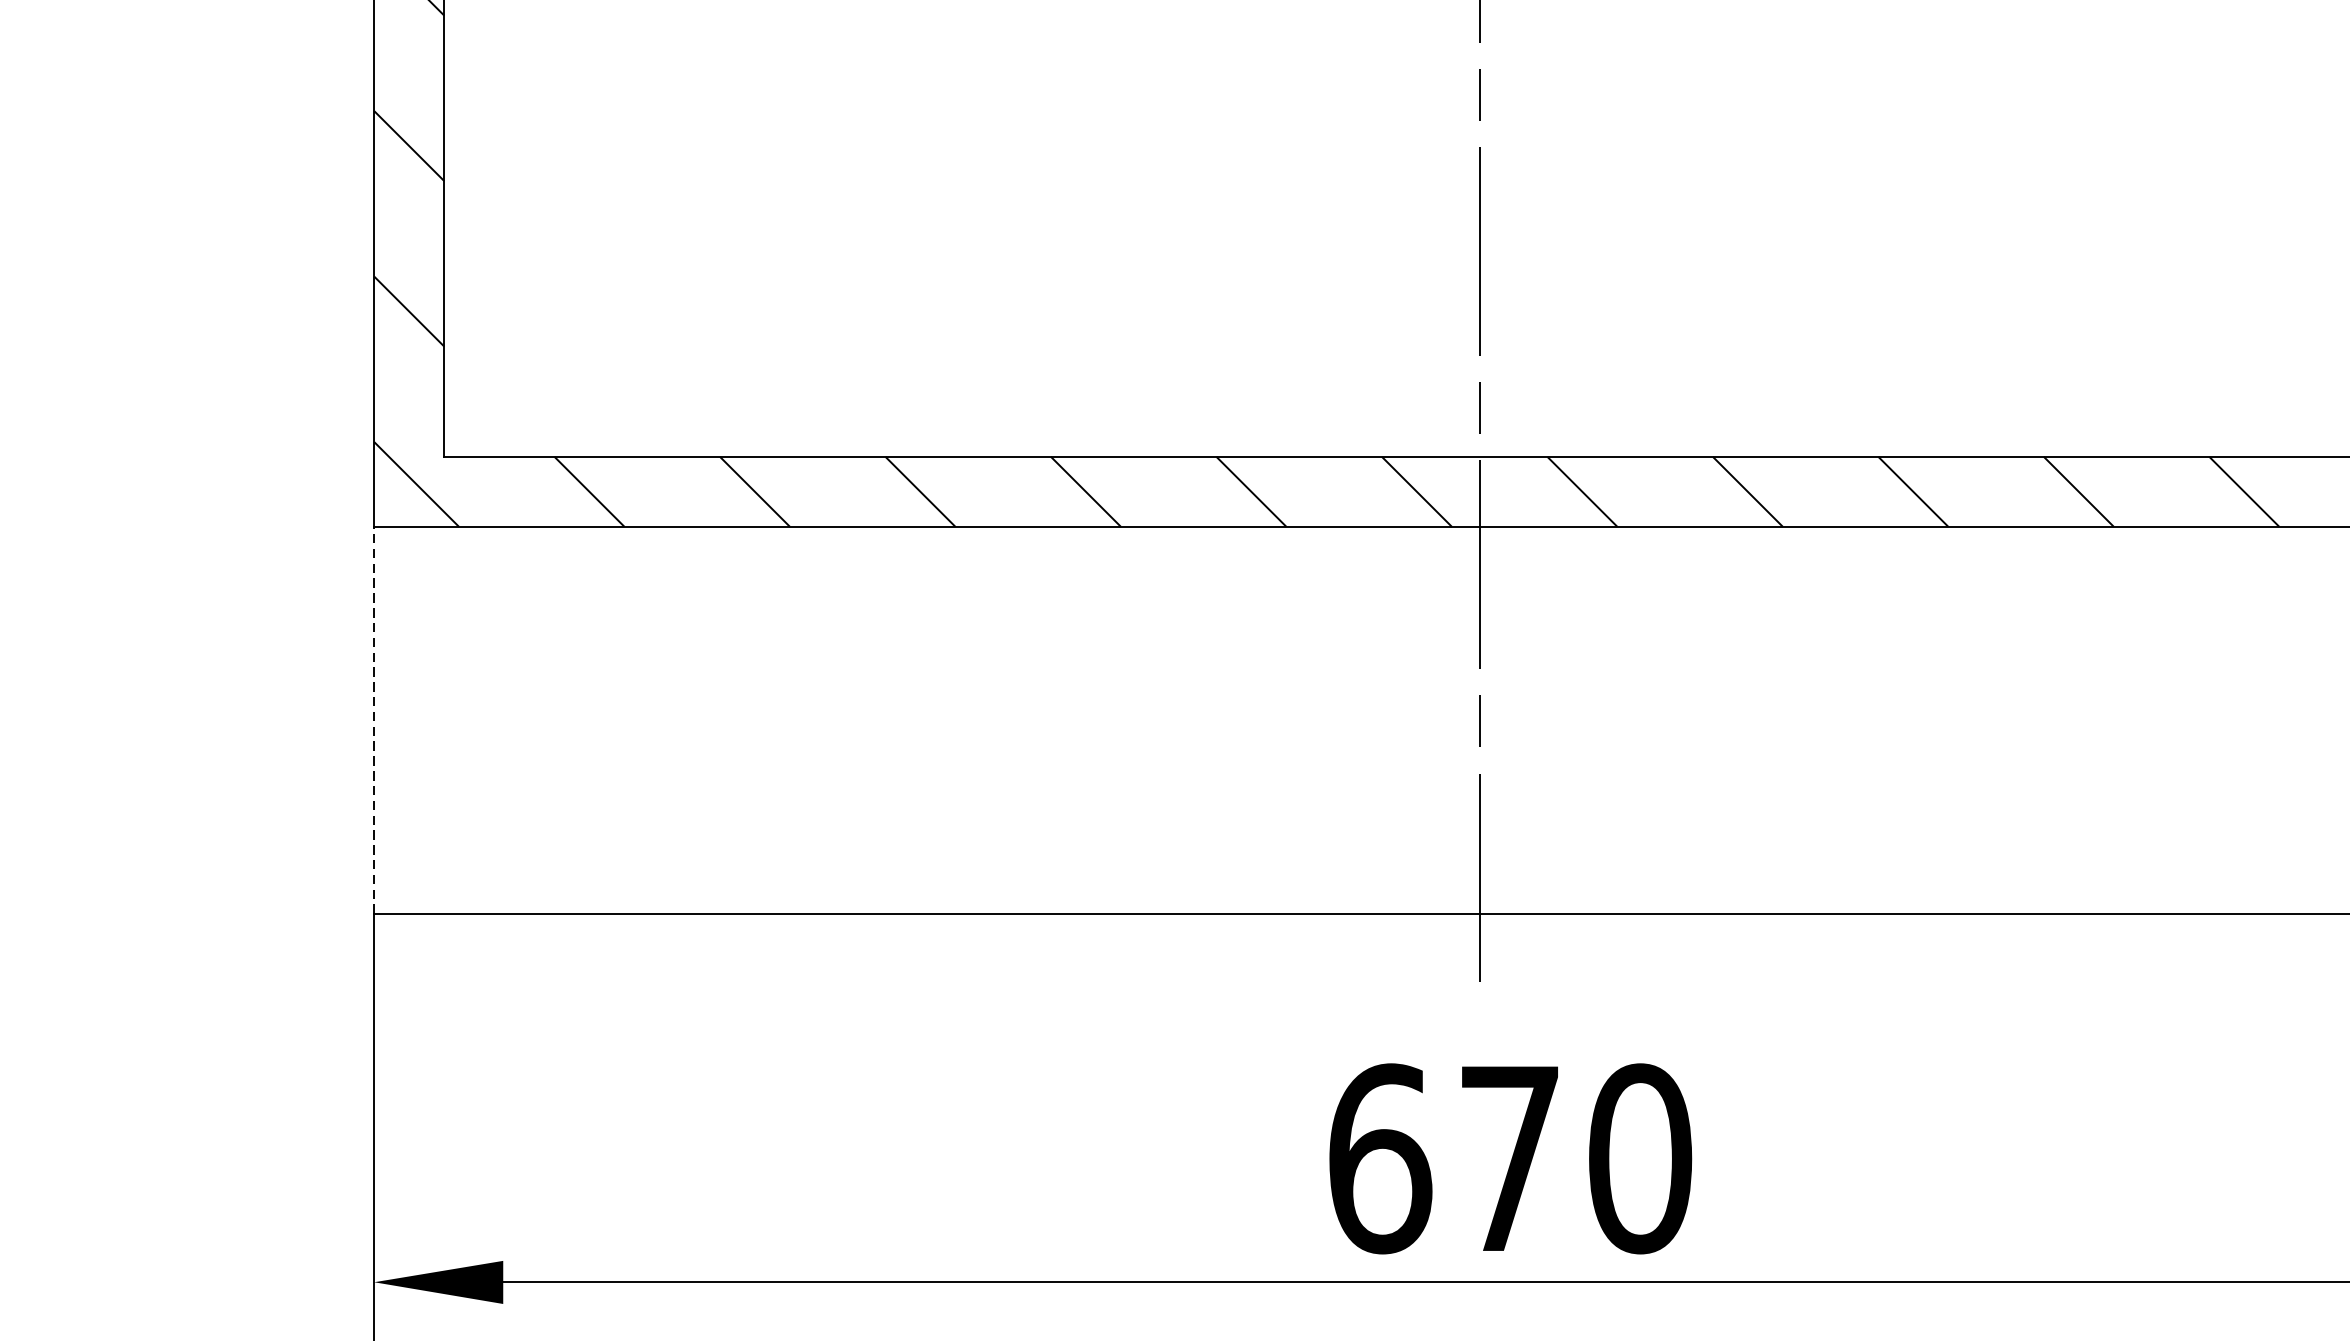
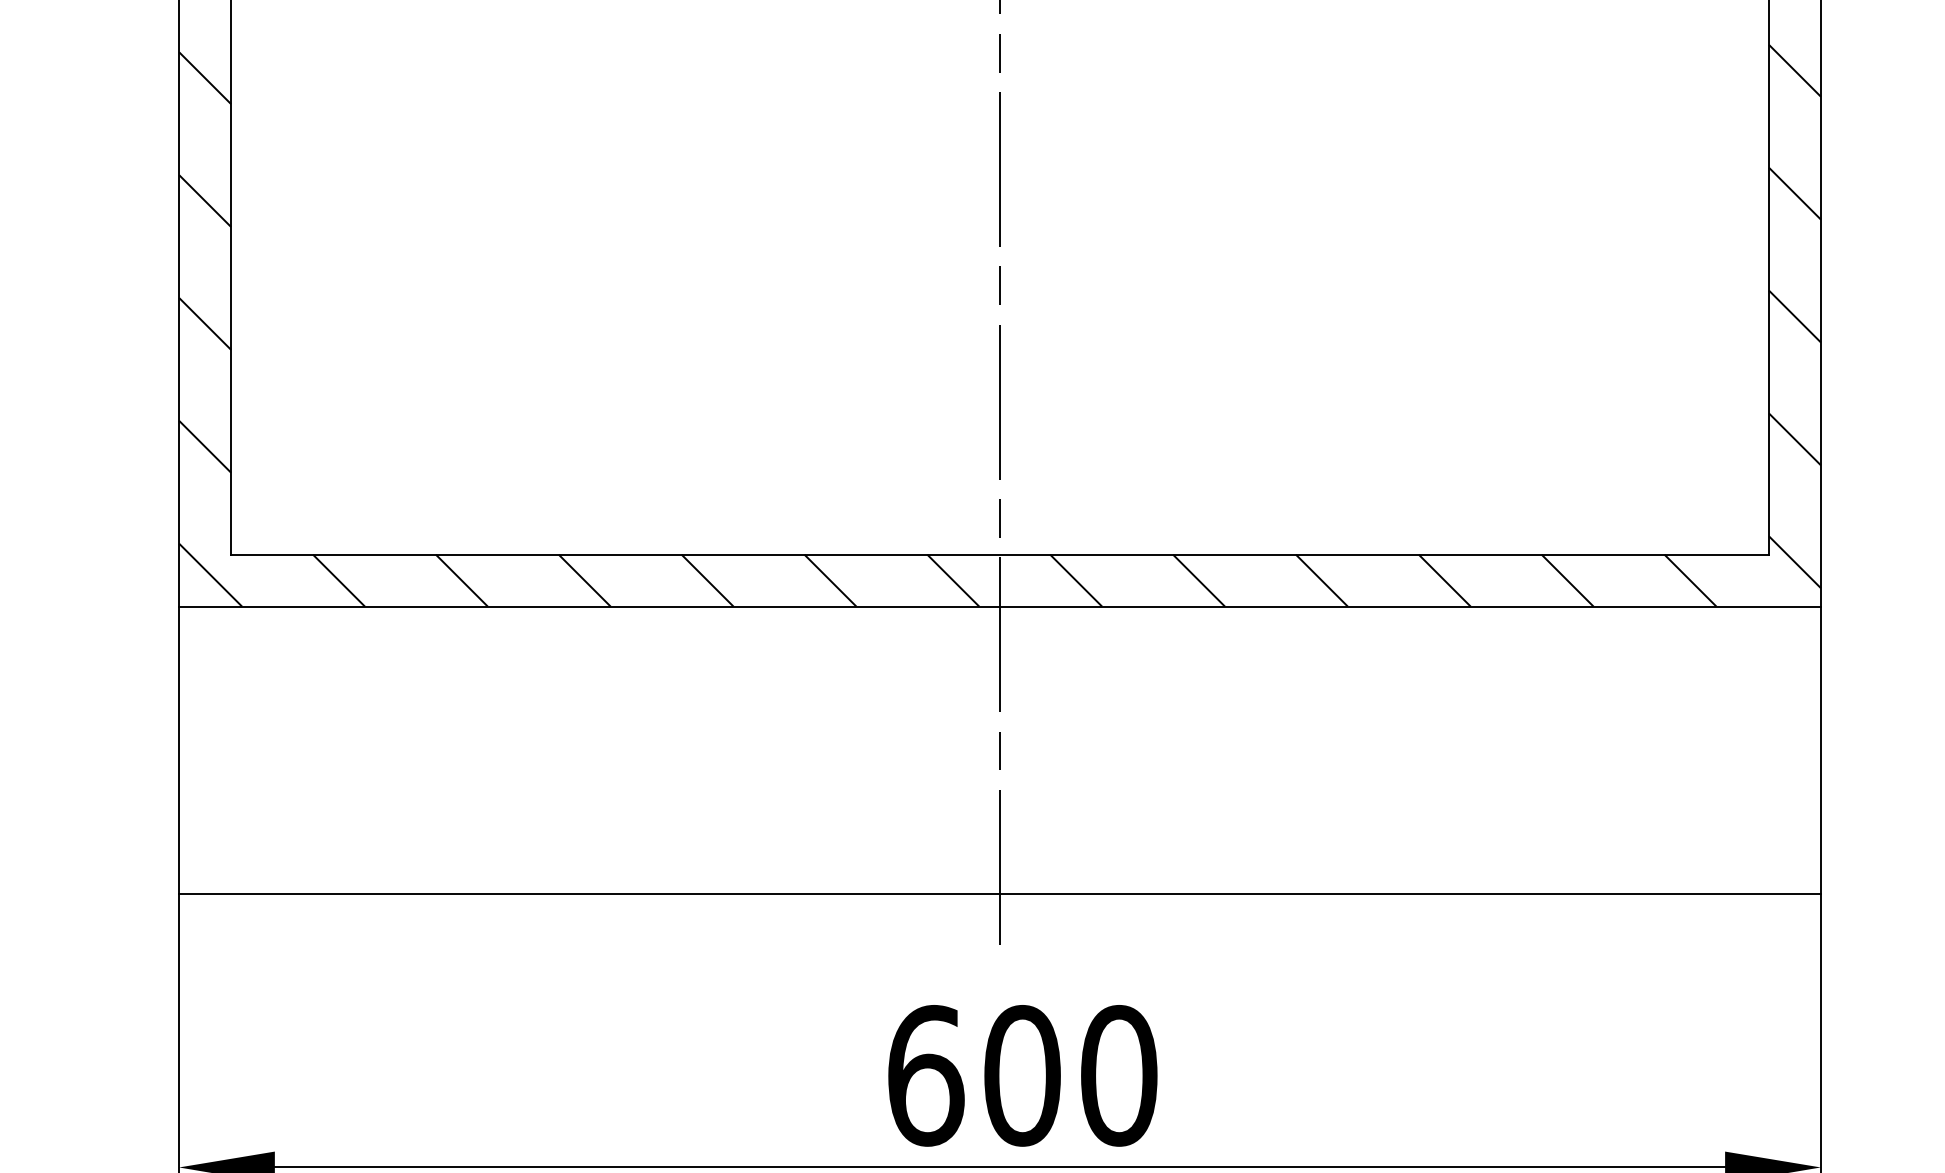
line: (374, 720) -> (179, 750), dashed -> solid
text: (1510, 1158) -> (1022, 1075), 670 -> 600

